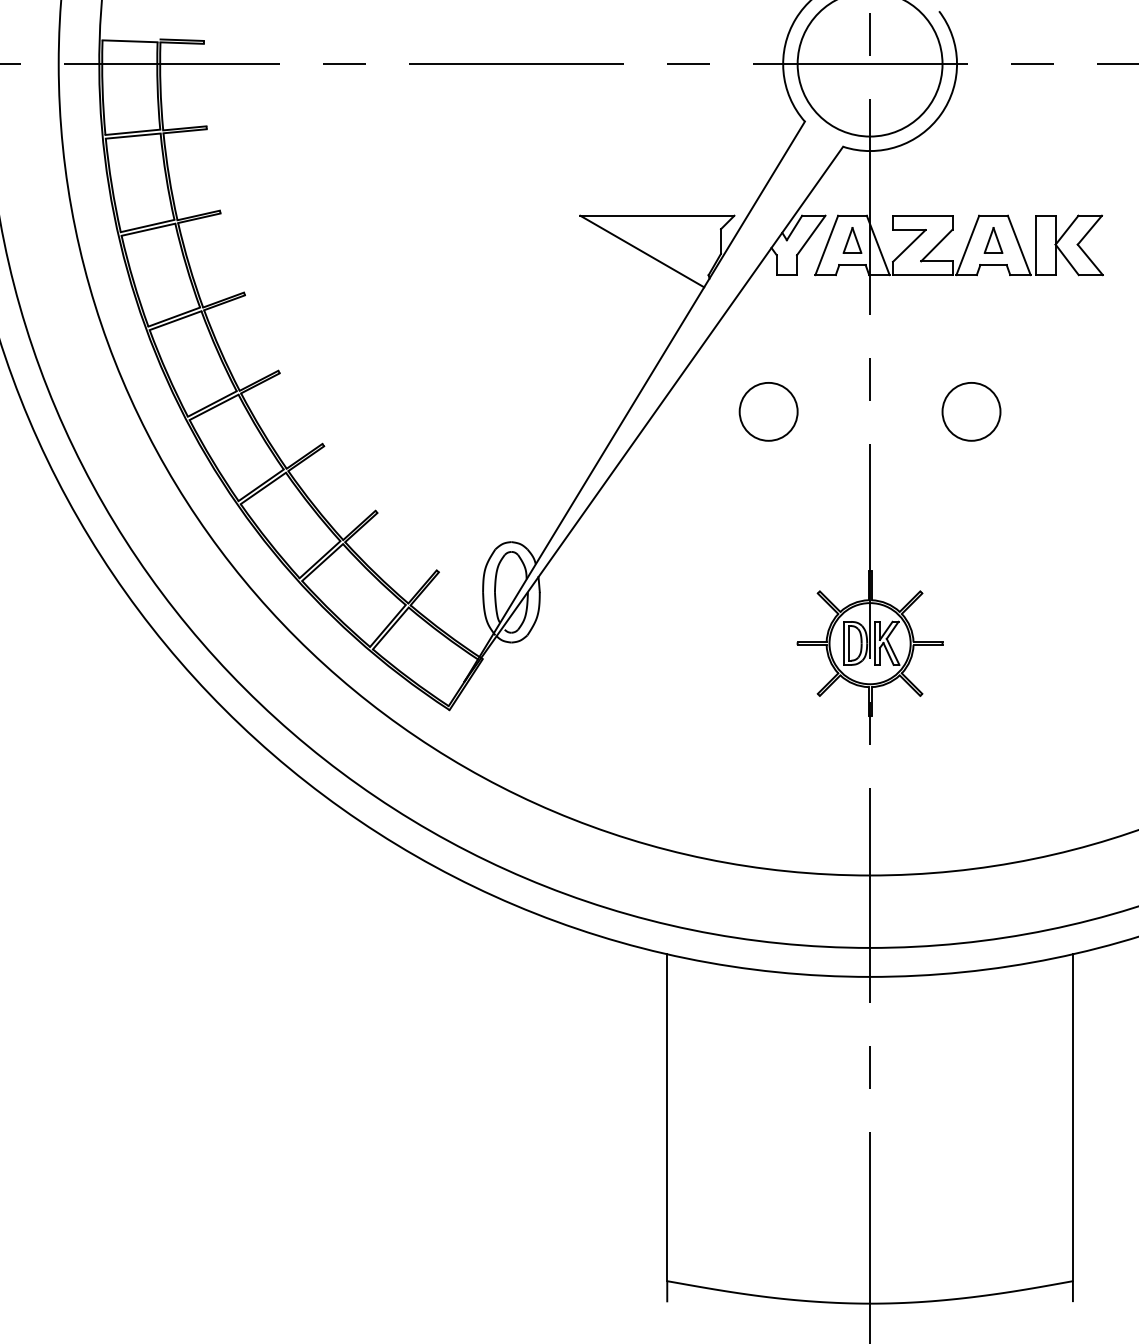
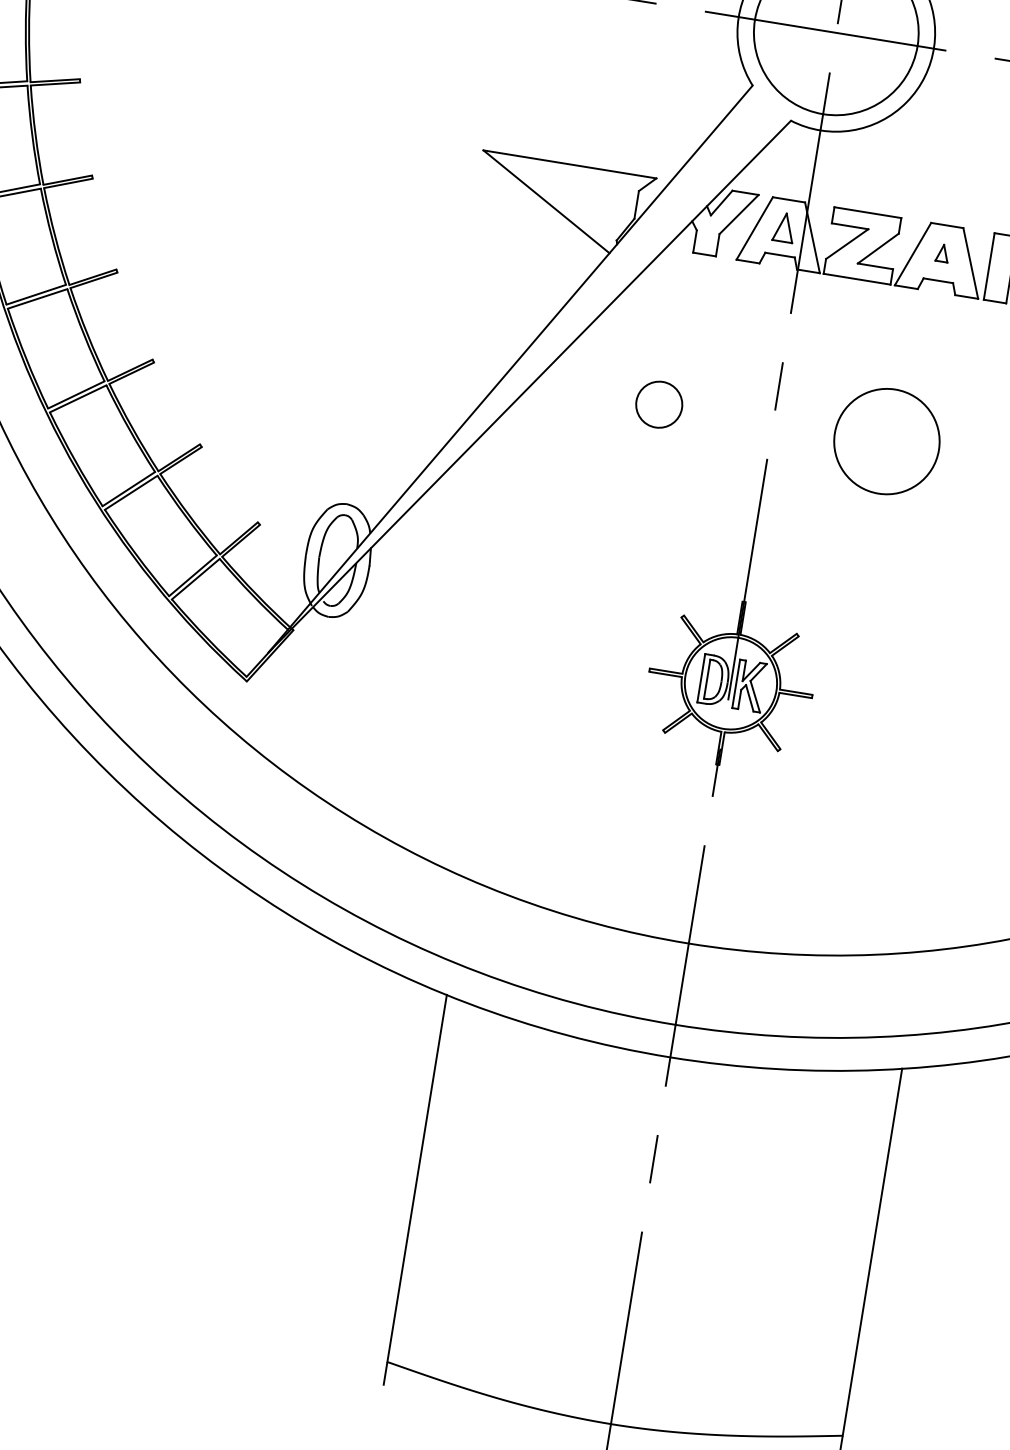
part: (993, 240) -> (942, 253), size x0.6
circle: (768, 411) -> (659, 404), size x0.7
circle: (971, 411) -> (886, 441), size x1.6

